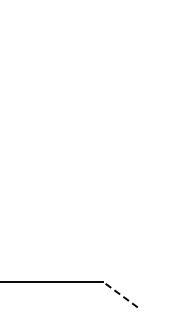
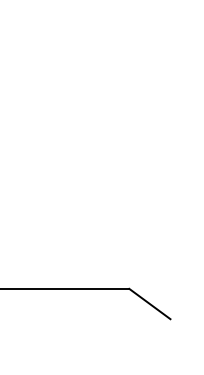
line: (120, 294) -> (149, 303), dashed -> solid

